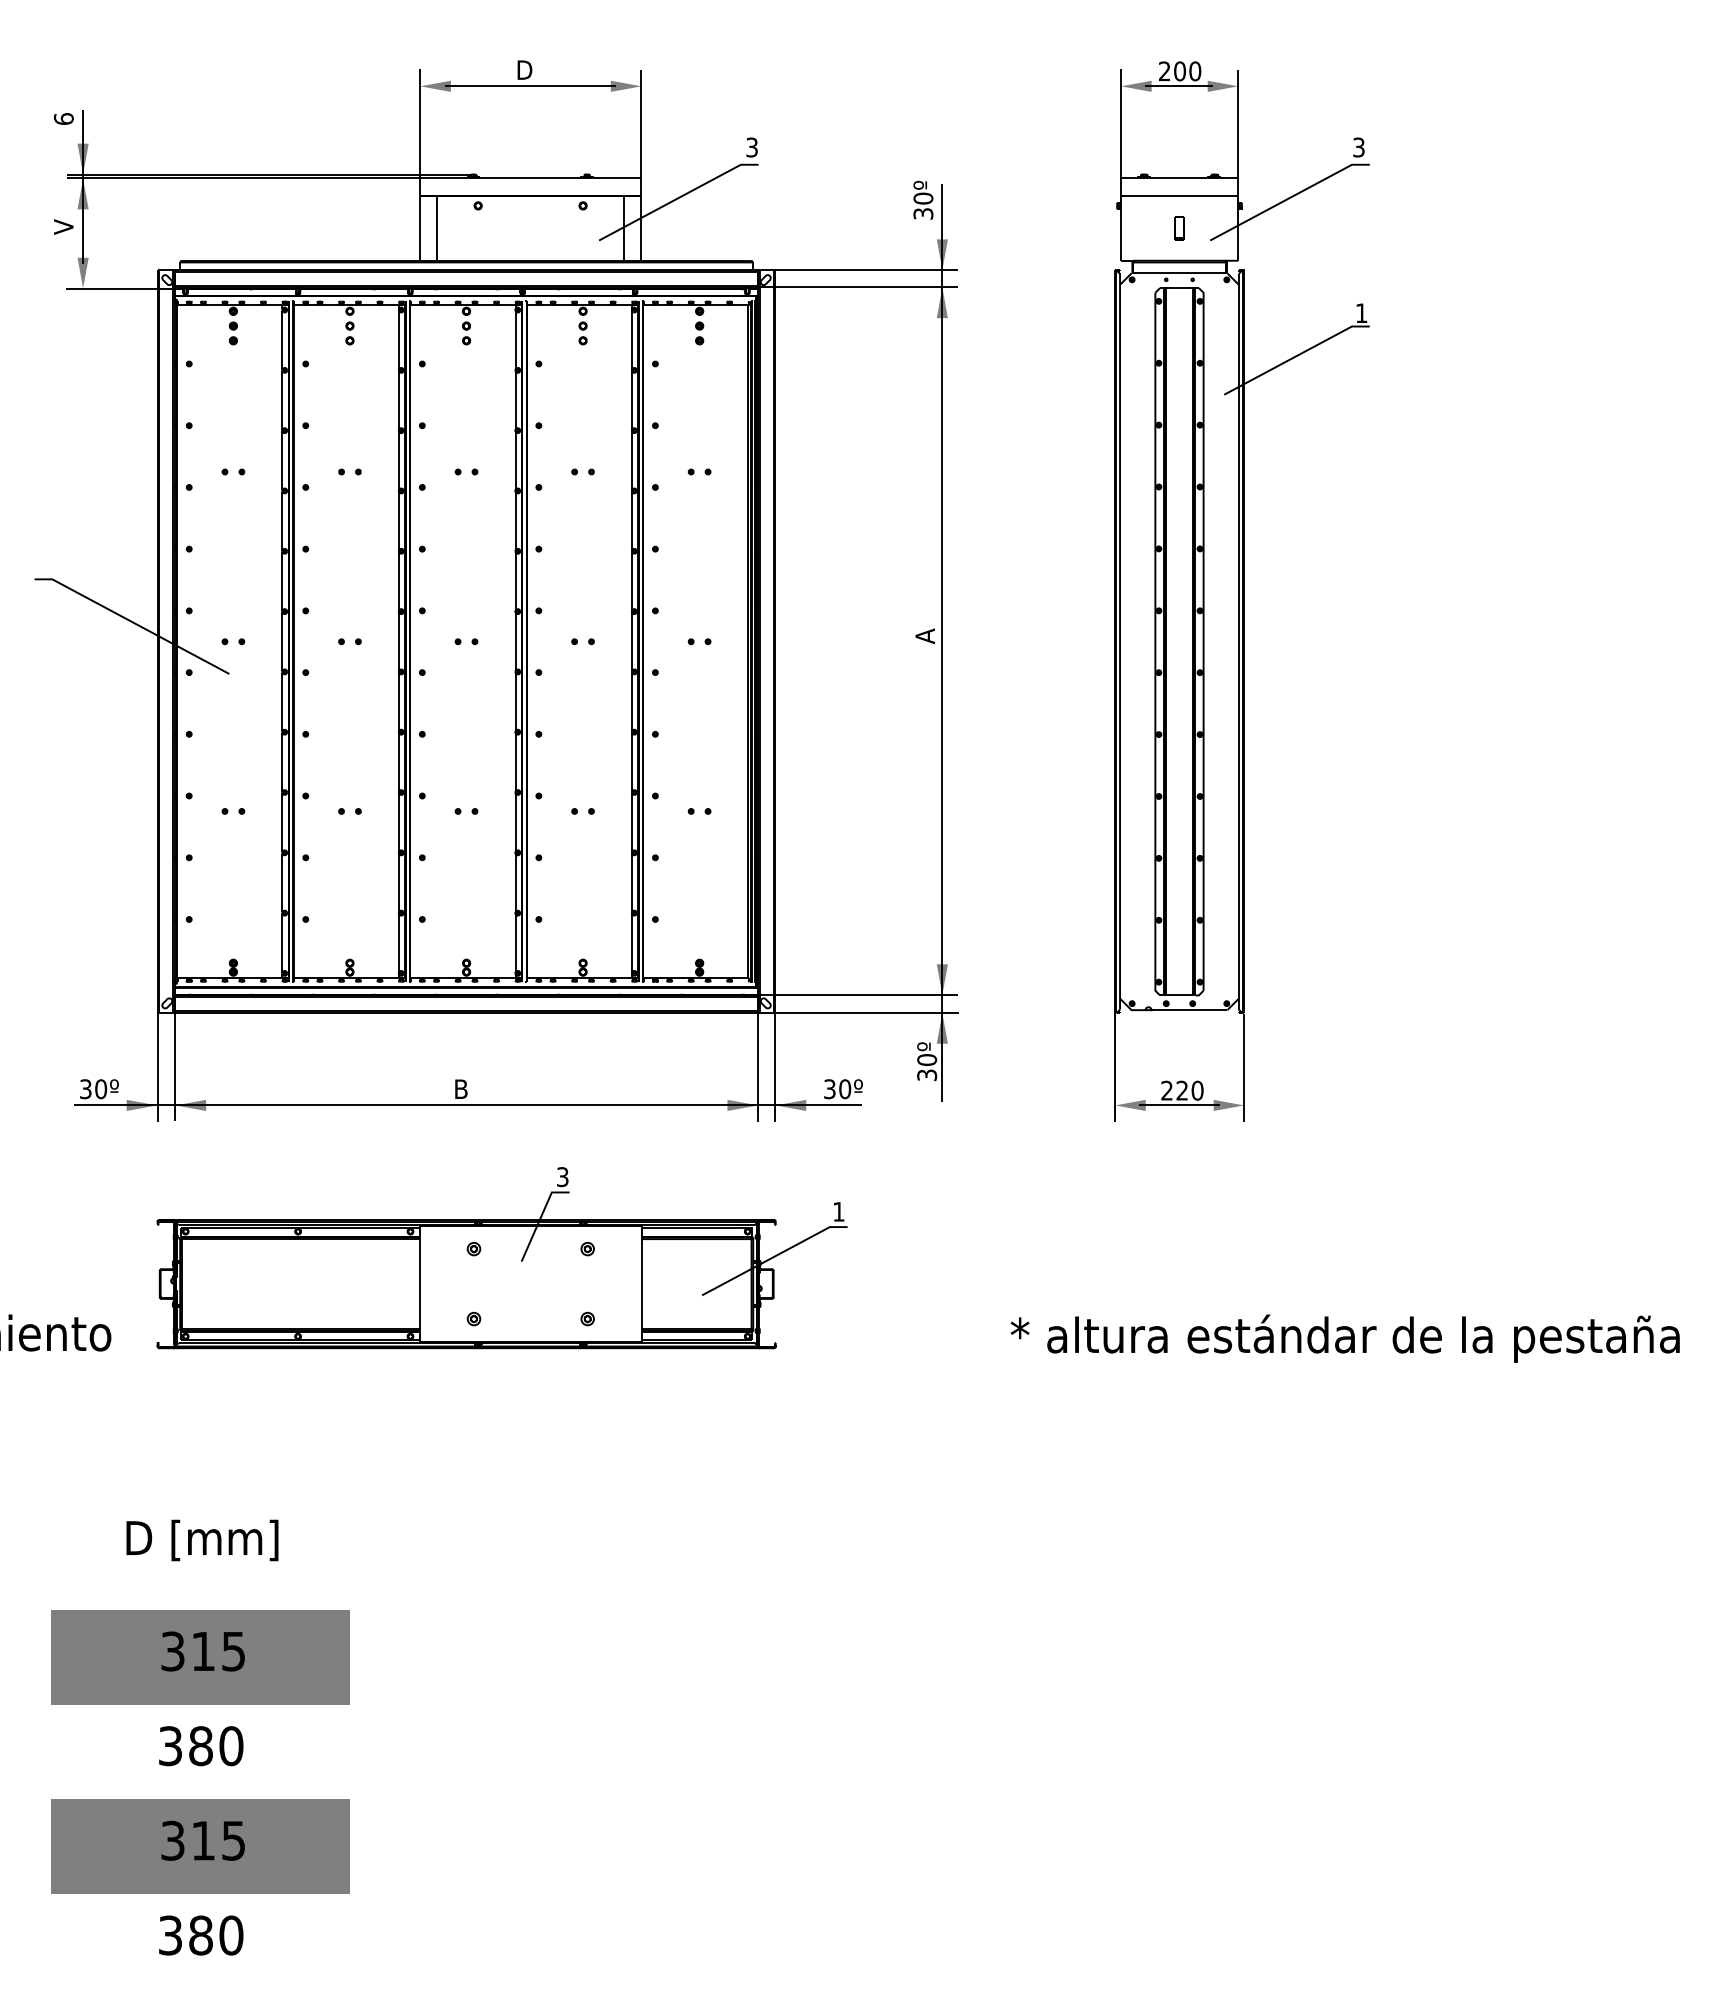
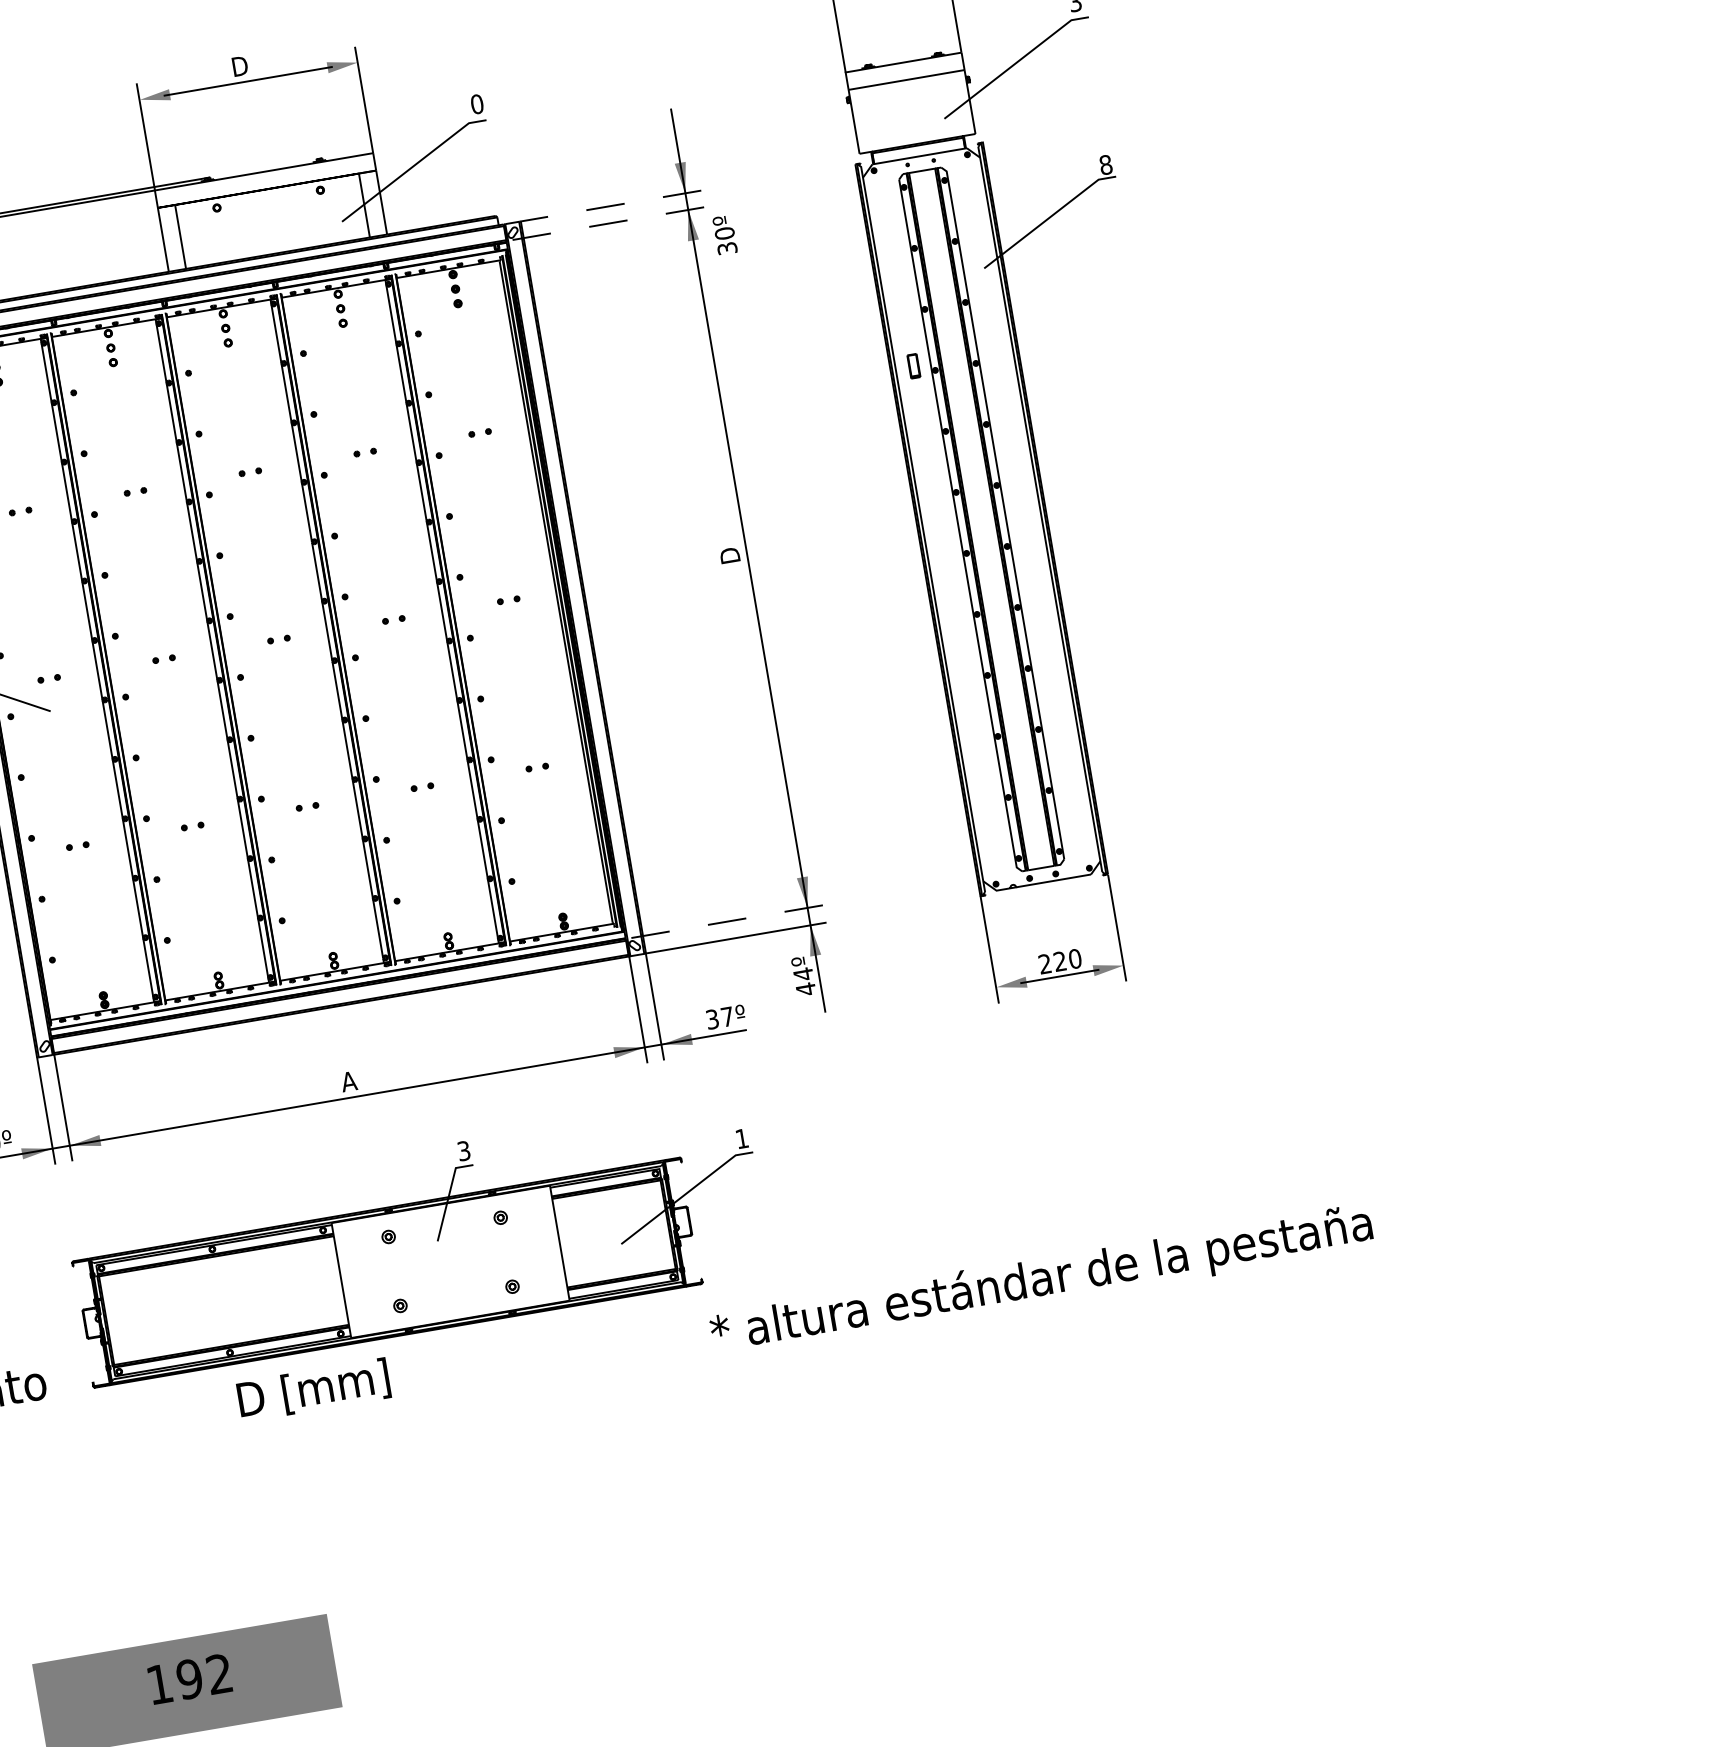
text: (752, 147) -> (477, 104), 3 -> 0
text: (923, 199) -> (725, 234), moved
part: (1179, 228) -> (913, 366), moved
line: (866, 270) -> (610, 206), solid -> dashed
line: (857, 287) -> (604, 224), solid -> dashed
text: (1361, 313) -> (1105, 165), 1 -> 8
text: (924, 635) -> (729, 556), A -> D
line: (857, 995) -> (723, 922), solid -> dashed
text: (927, 1067) -> (805, 981), 30º -> 44º
text: (460, 1088) -> (348, 1080), B -> A
text: (845, 1089) -> (727, 1017), 30º -> 37º
text: (1344, 1338) -> (1040, 1281), moved
text: (202, 1540) -> (313, 1390), moved
text: (202, 1651) -> (188, 1679), 315 -> 192

